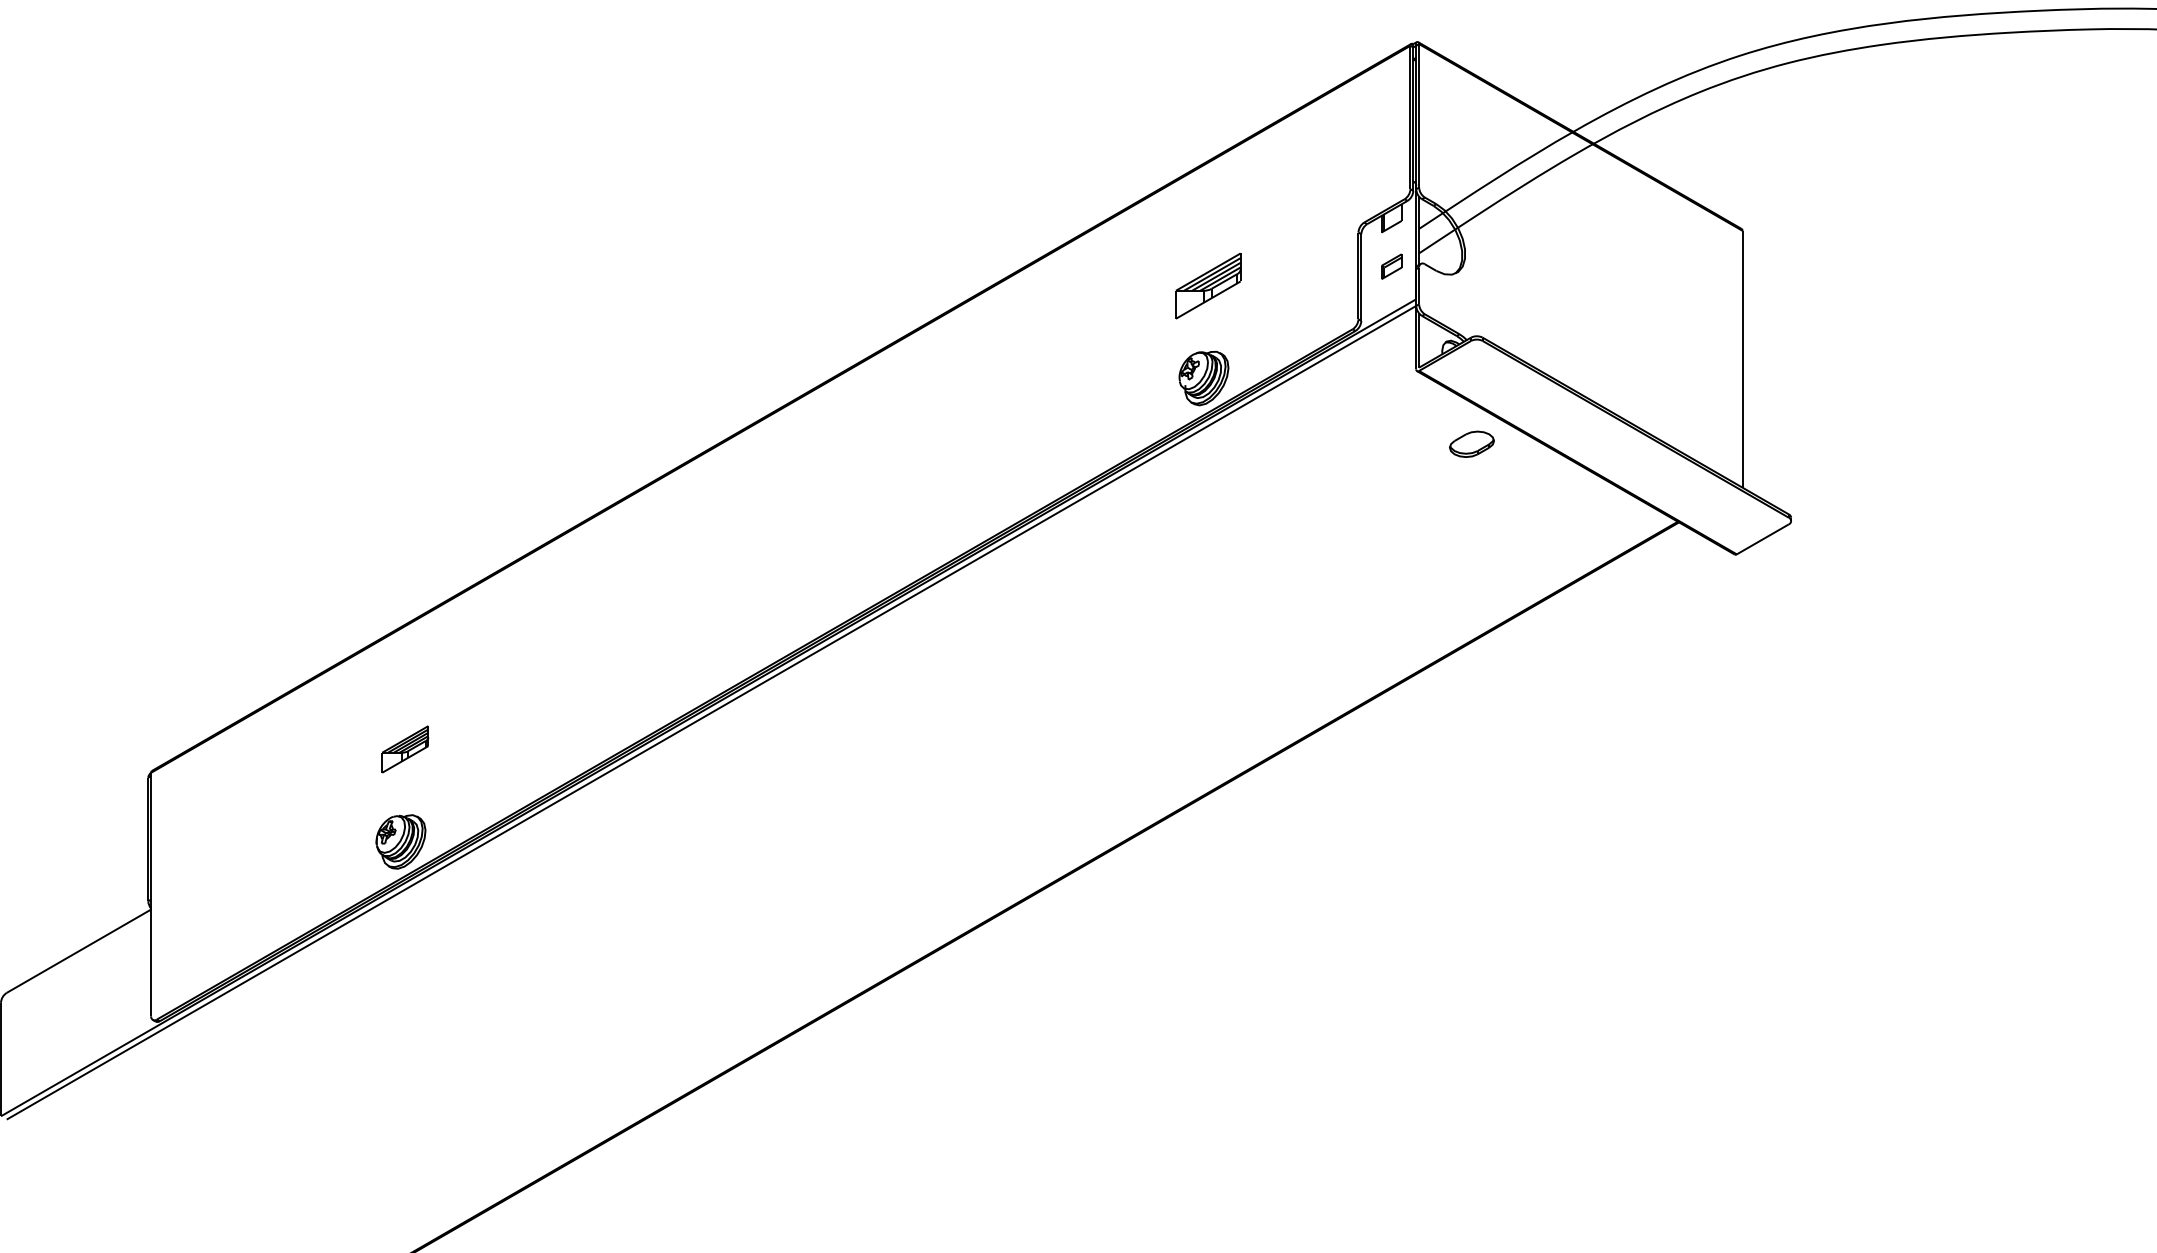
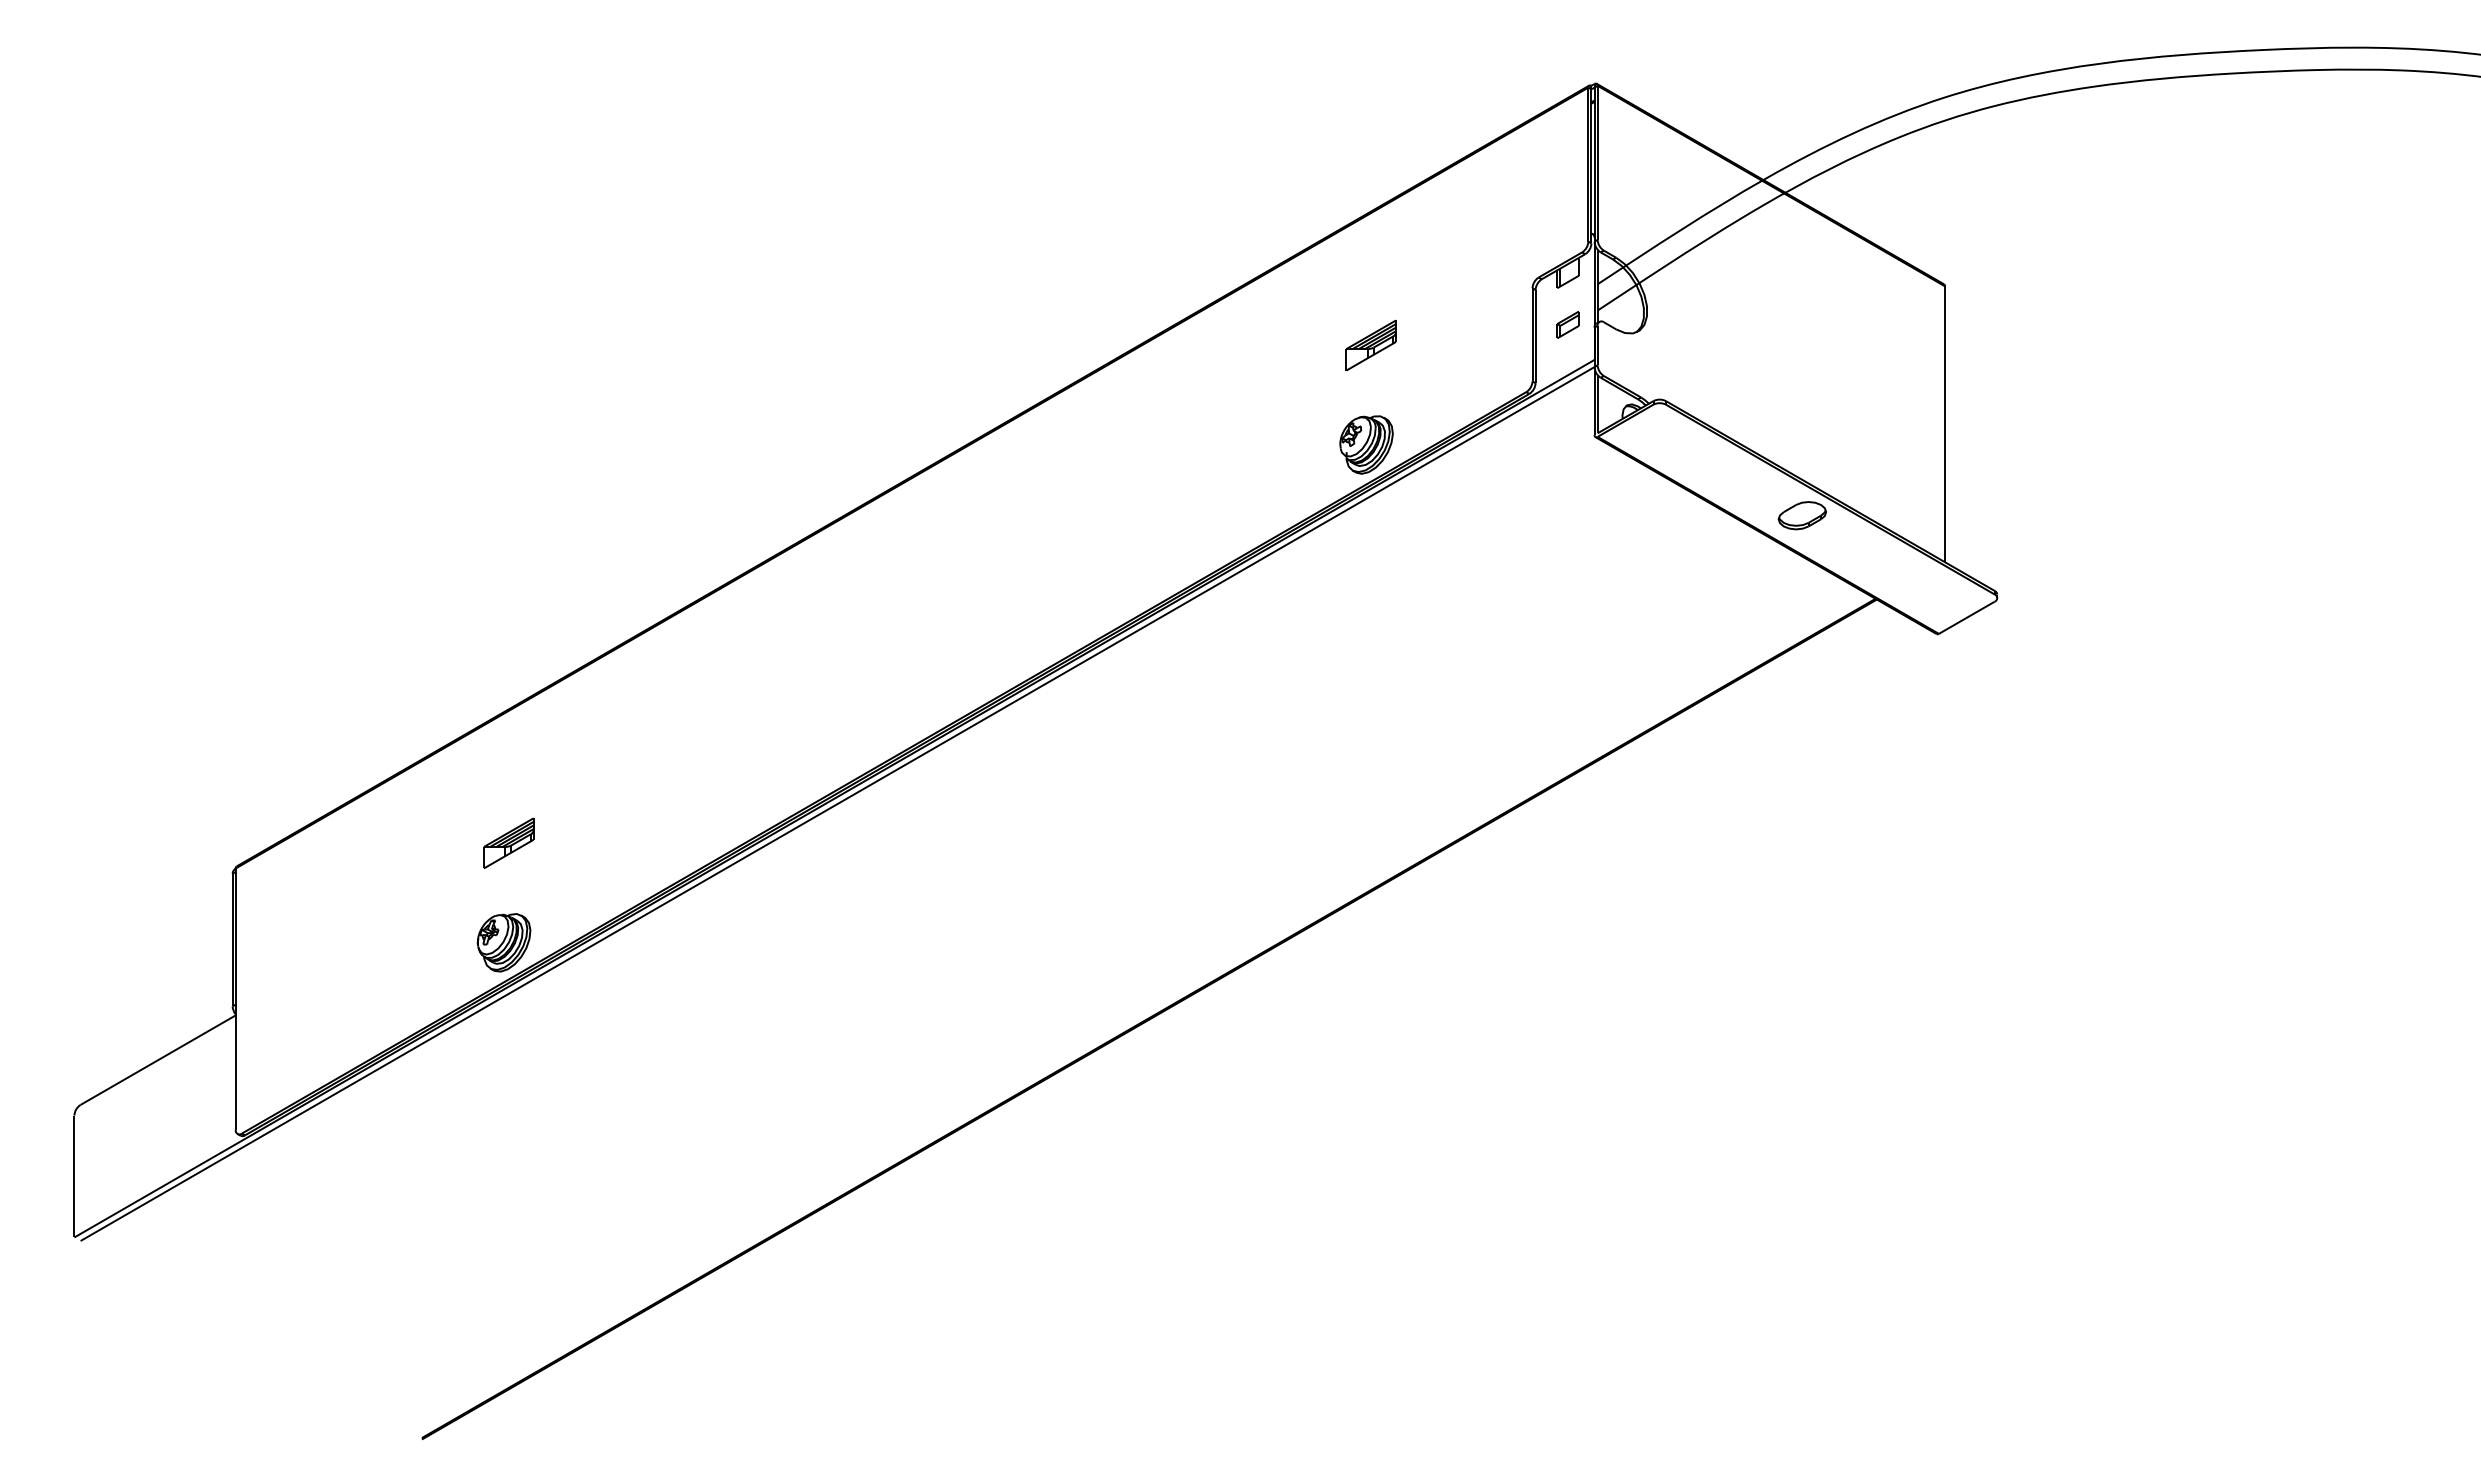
part: (1207, 284) -> (1370, 344), size x0.71
part: (1471, 444) -> (1801, 515), moved

